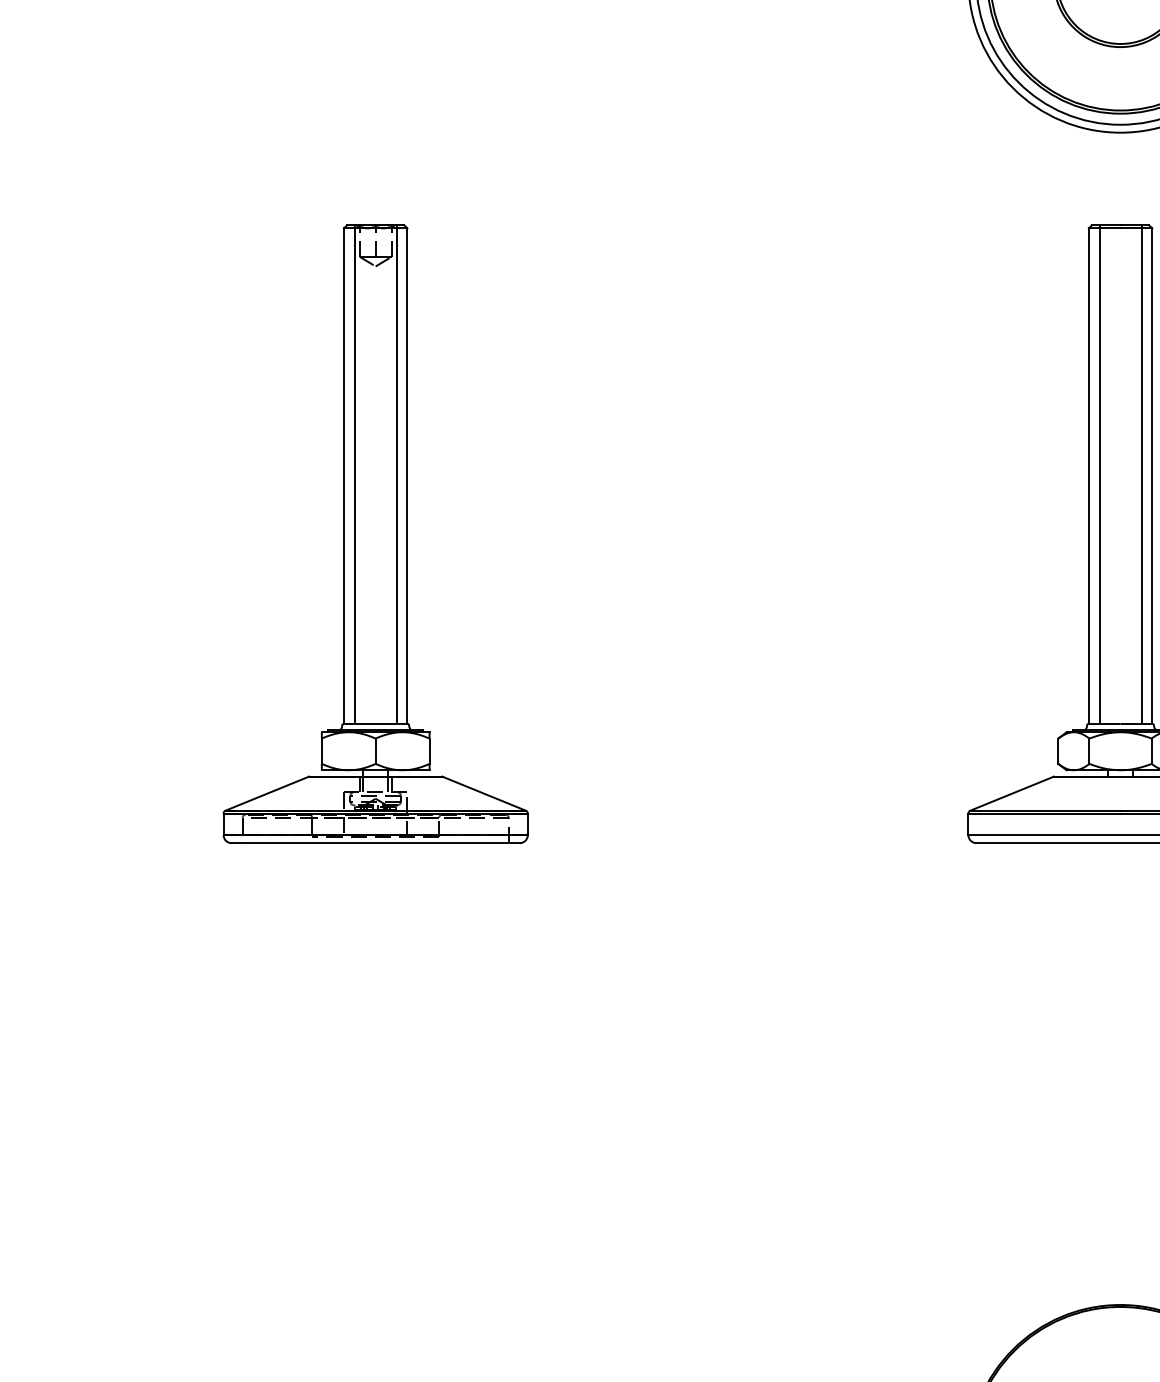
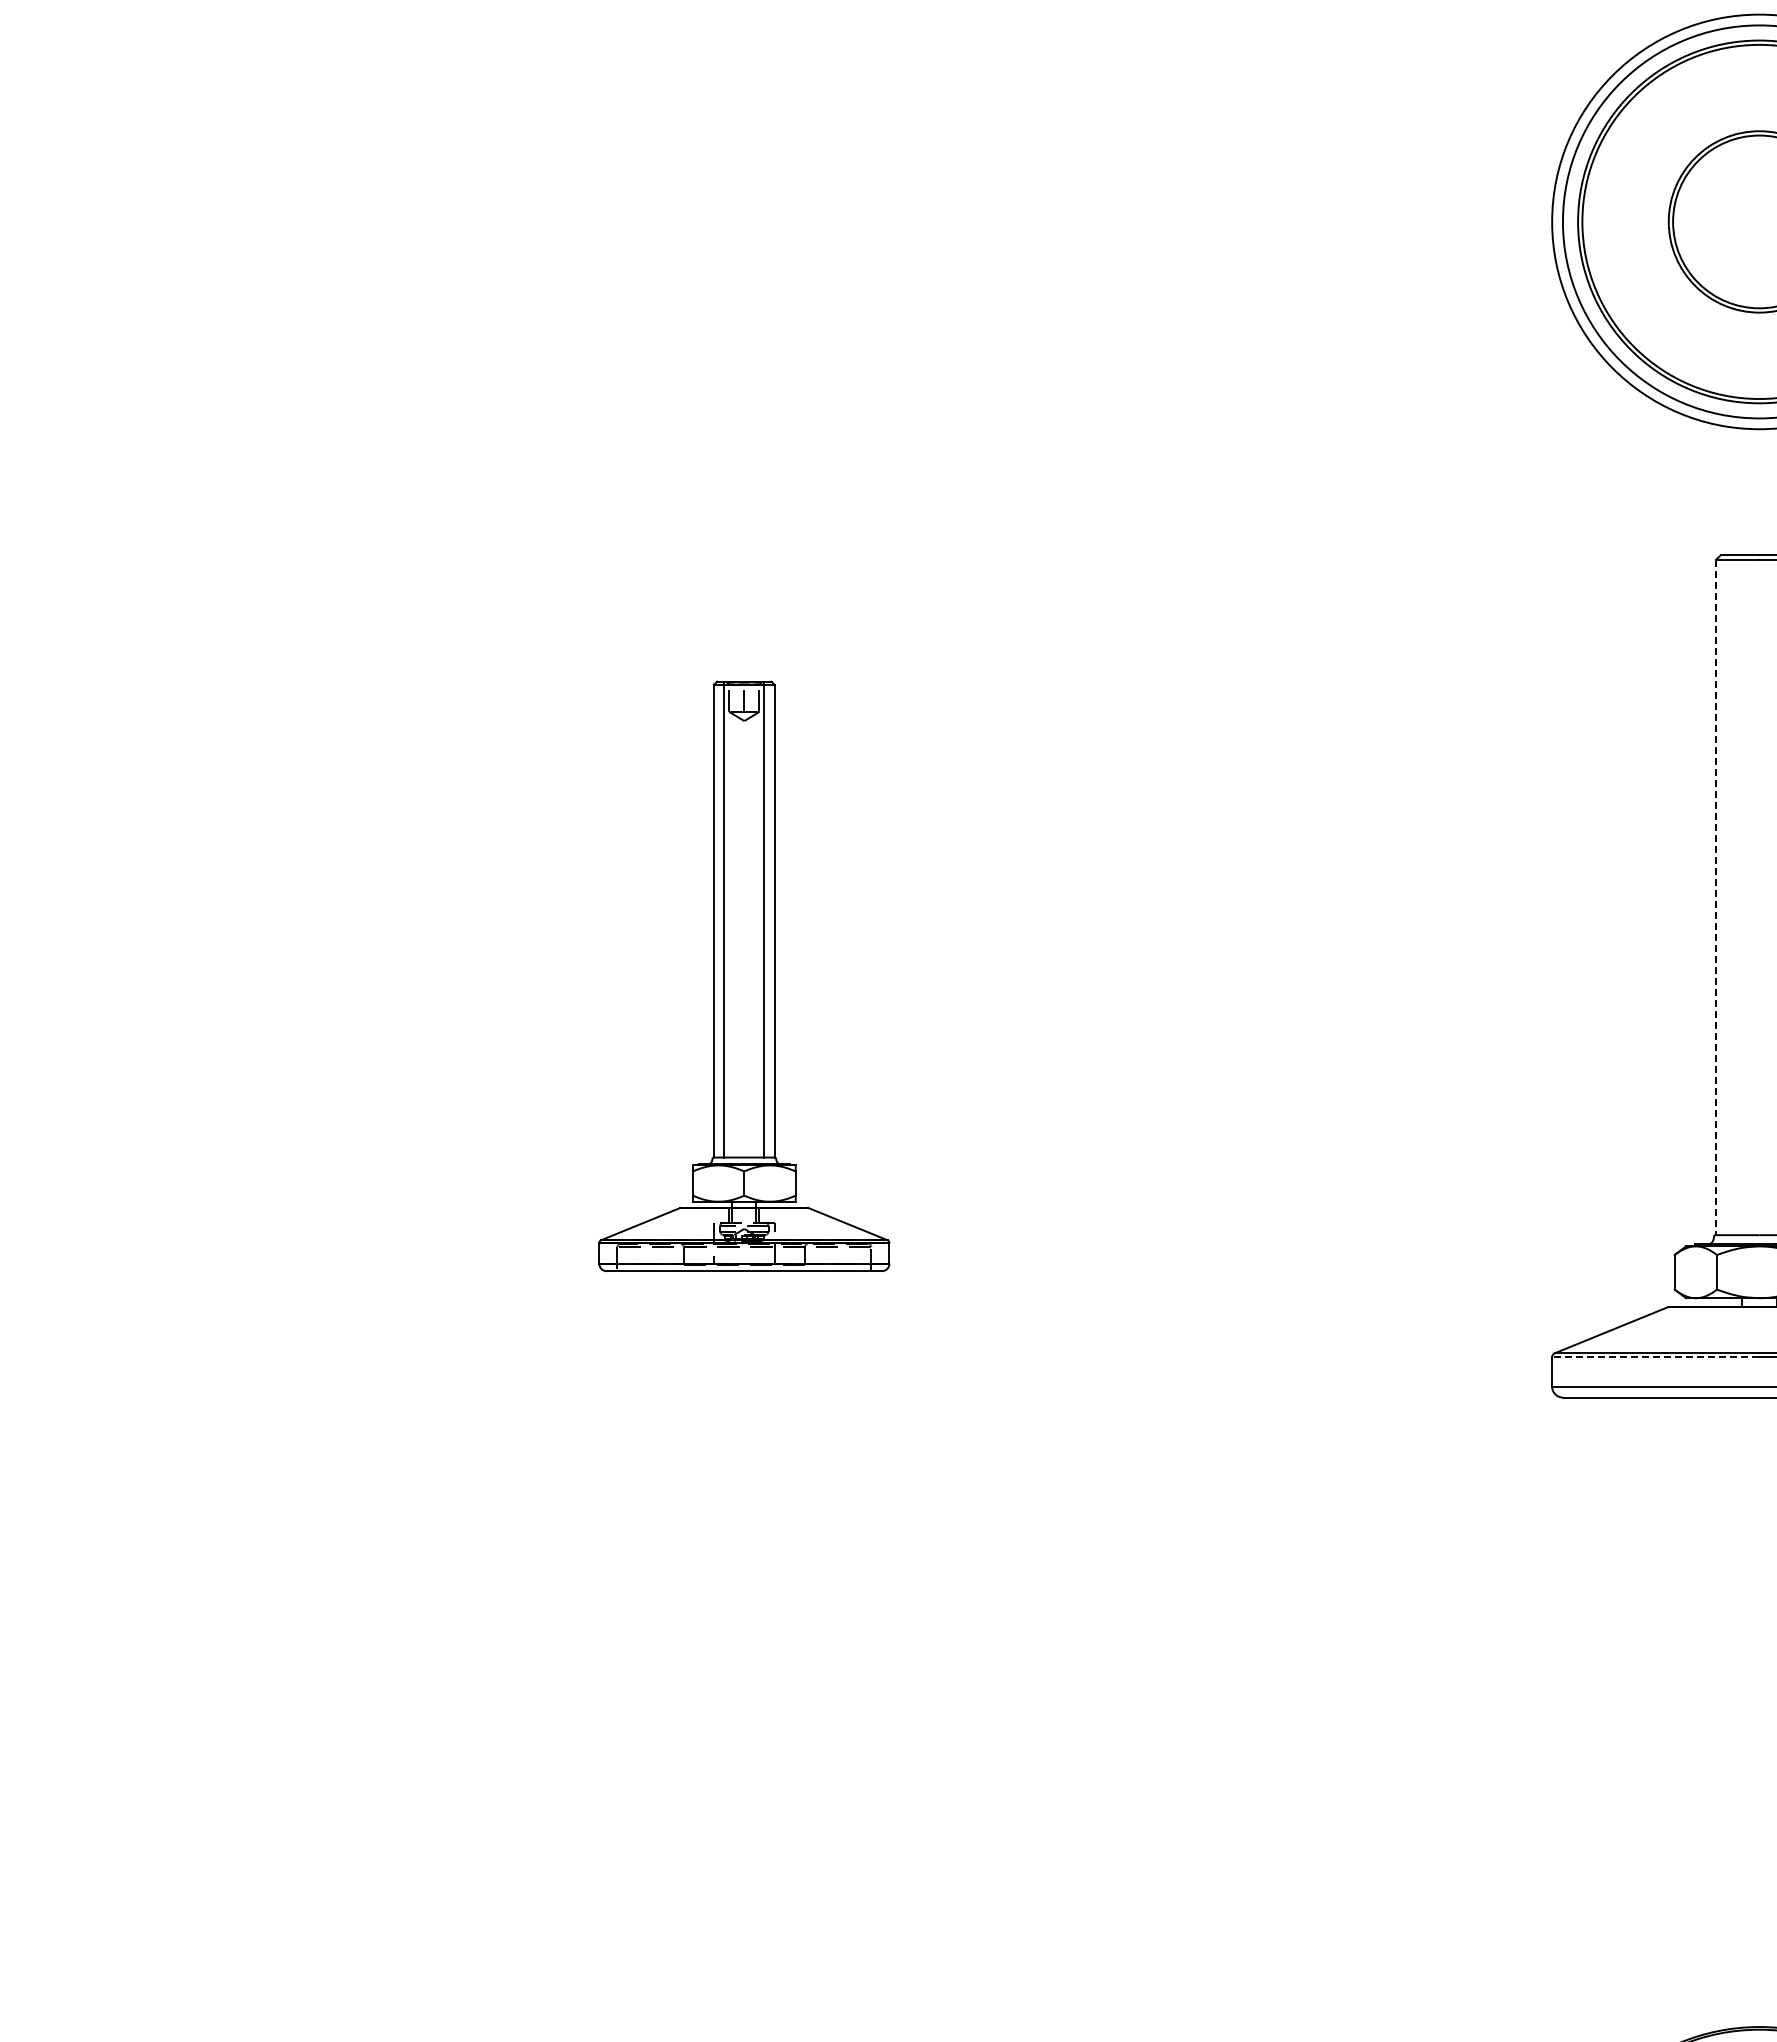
line: (1099, 474) -> (1730, 895), removed
line: (1089, 476) -> (1716, 897), solid -> dashed
part: (375, 534) -> (744, 976), size x0.7
line: (1044, 813) -> (1655, 1357), solid -> dashed

